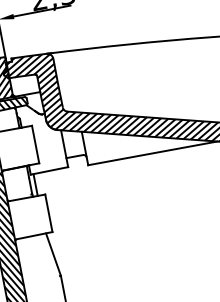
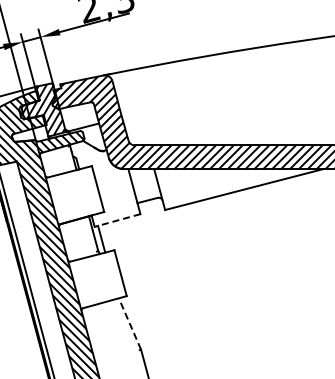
line: (49, 170) -> (117, 220), solid -> dashed
line: (53, 254) -> (129, 324), solid -> dashed

